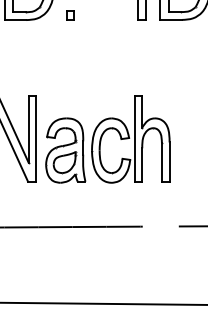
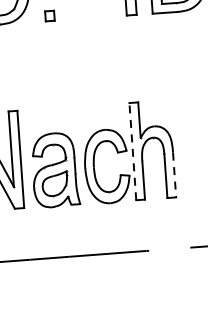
line: (134, 139) -> (132, 152), solid -> dashed
line: (169, 162) -> (174, 175), solid -> dashed

